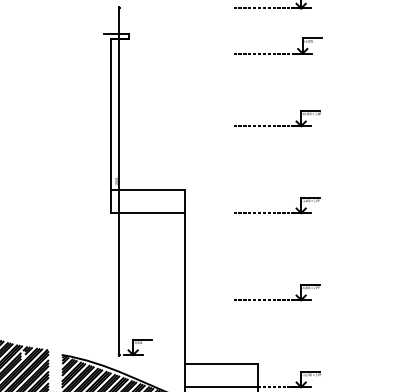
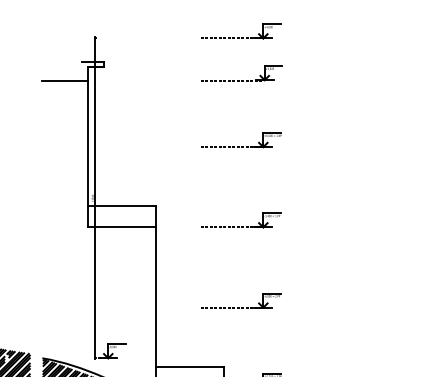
line: (86, 53) -> (65, 80), added

